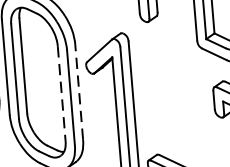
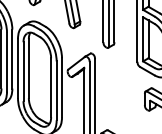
line: (79, 91) -> (62, 87), dashed -> solid
line: (62, 94) -> (51, 88), dashed -> solid

